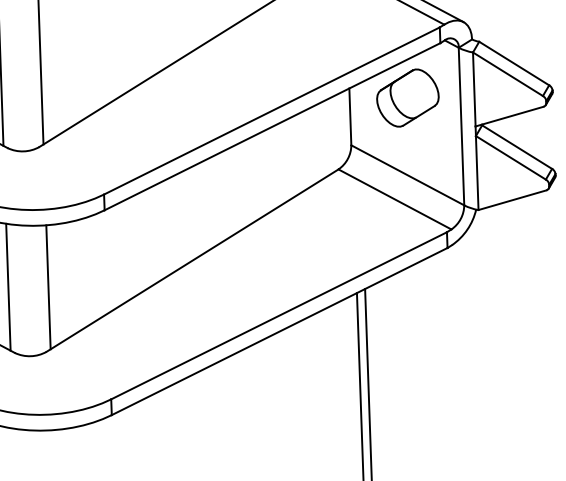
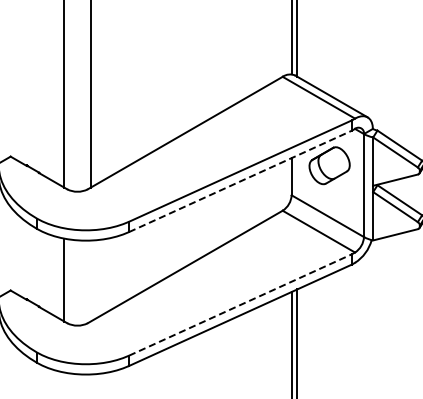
line: (272, 126) -> (240, 181), solid -> dashed
line: (48, 286) -> (90, 280), removed
line: (278, 315) -> (240, 304), solid -> dashed

